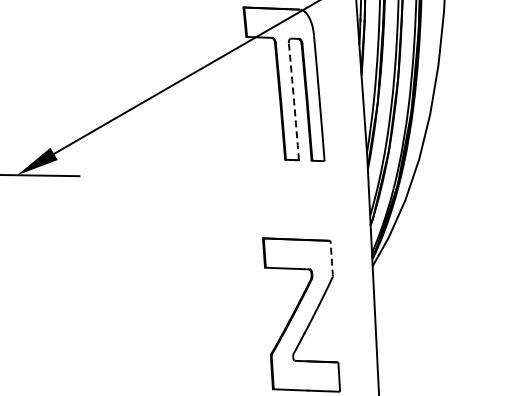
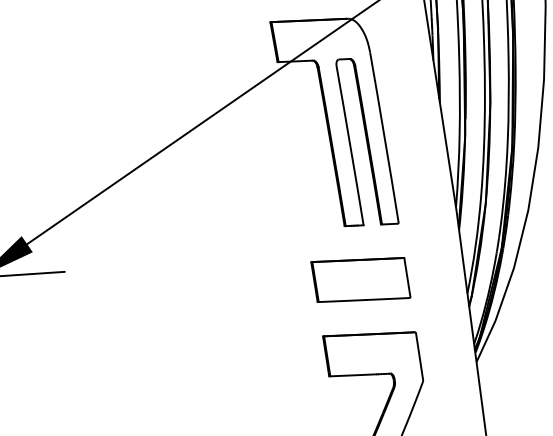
arc: (294, 101) -> (350, 145), dashed -> solid
part: (293, 199) -> (360, 279), added
arc: (331, 258) -> (419, 356), dashed -> solid

